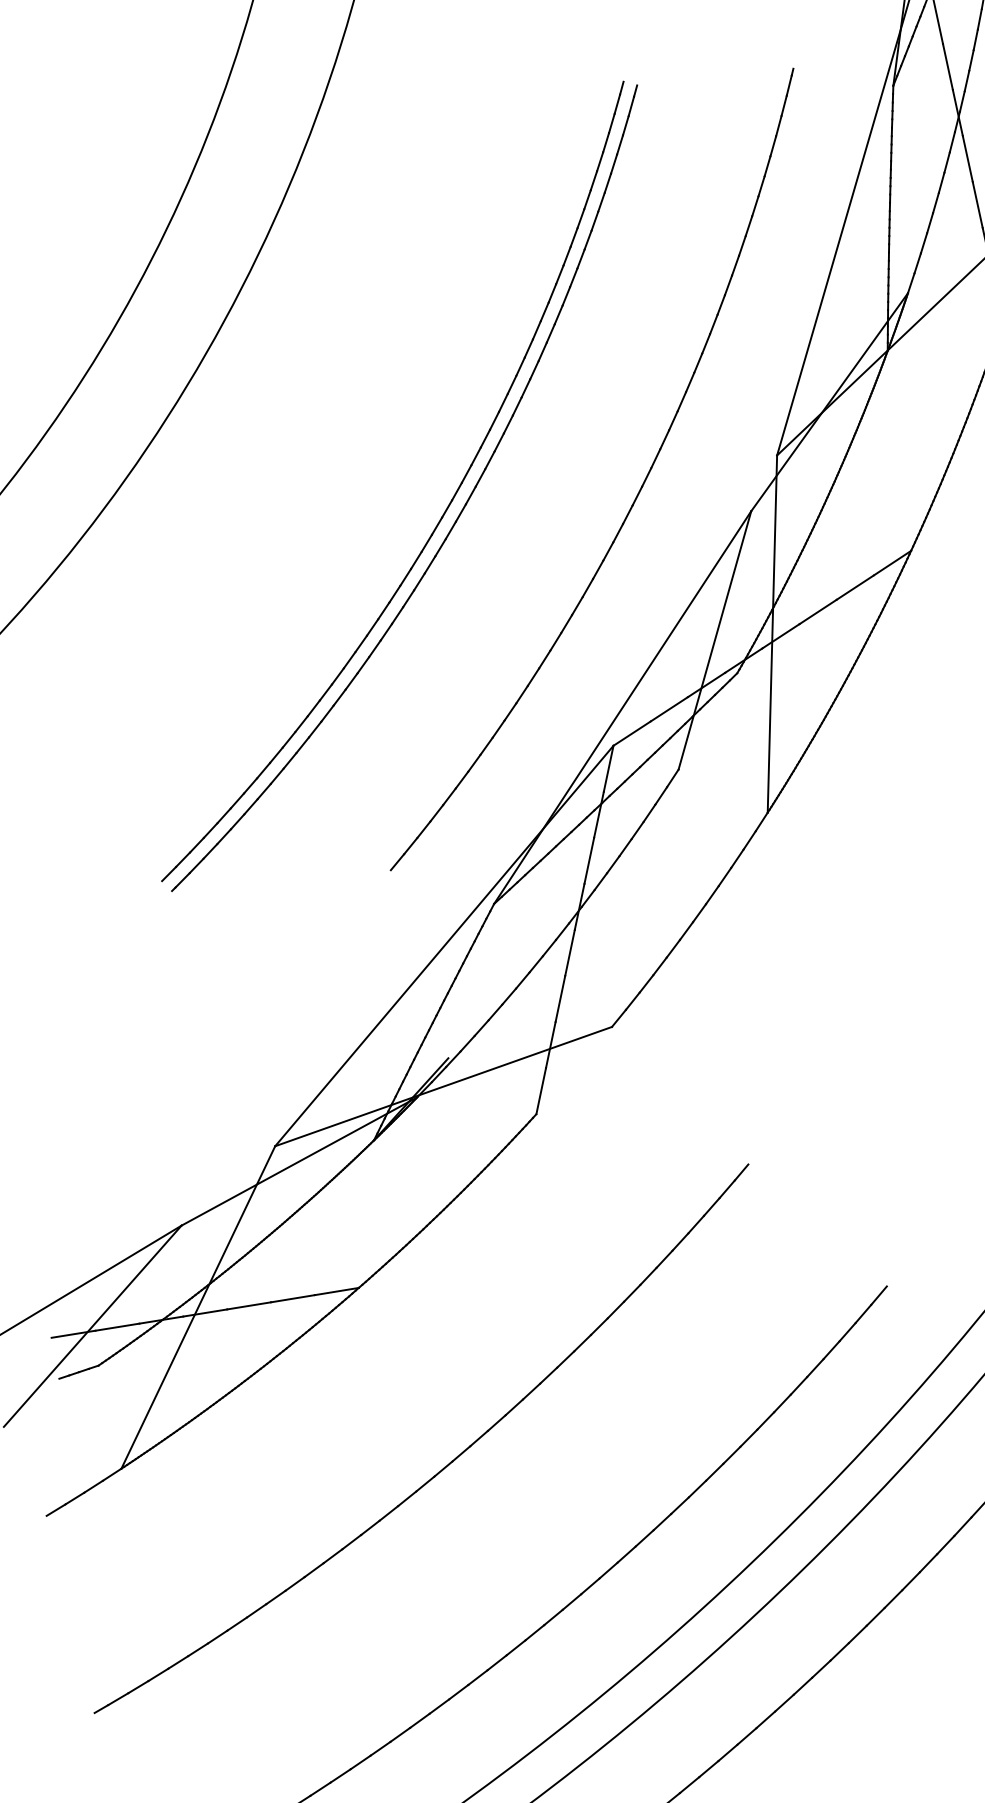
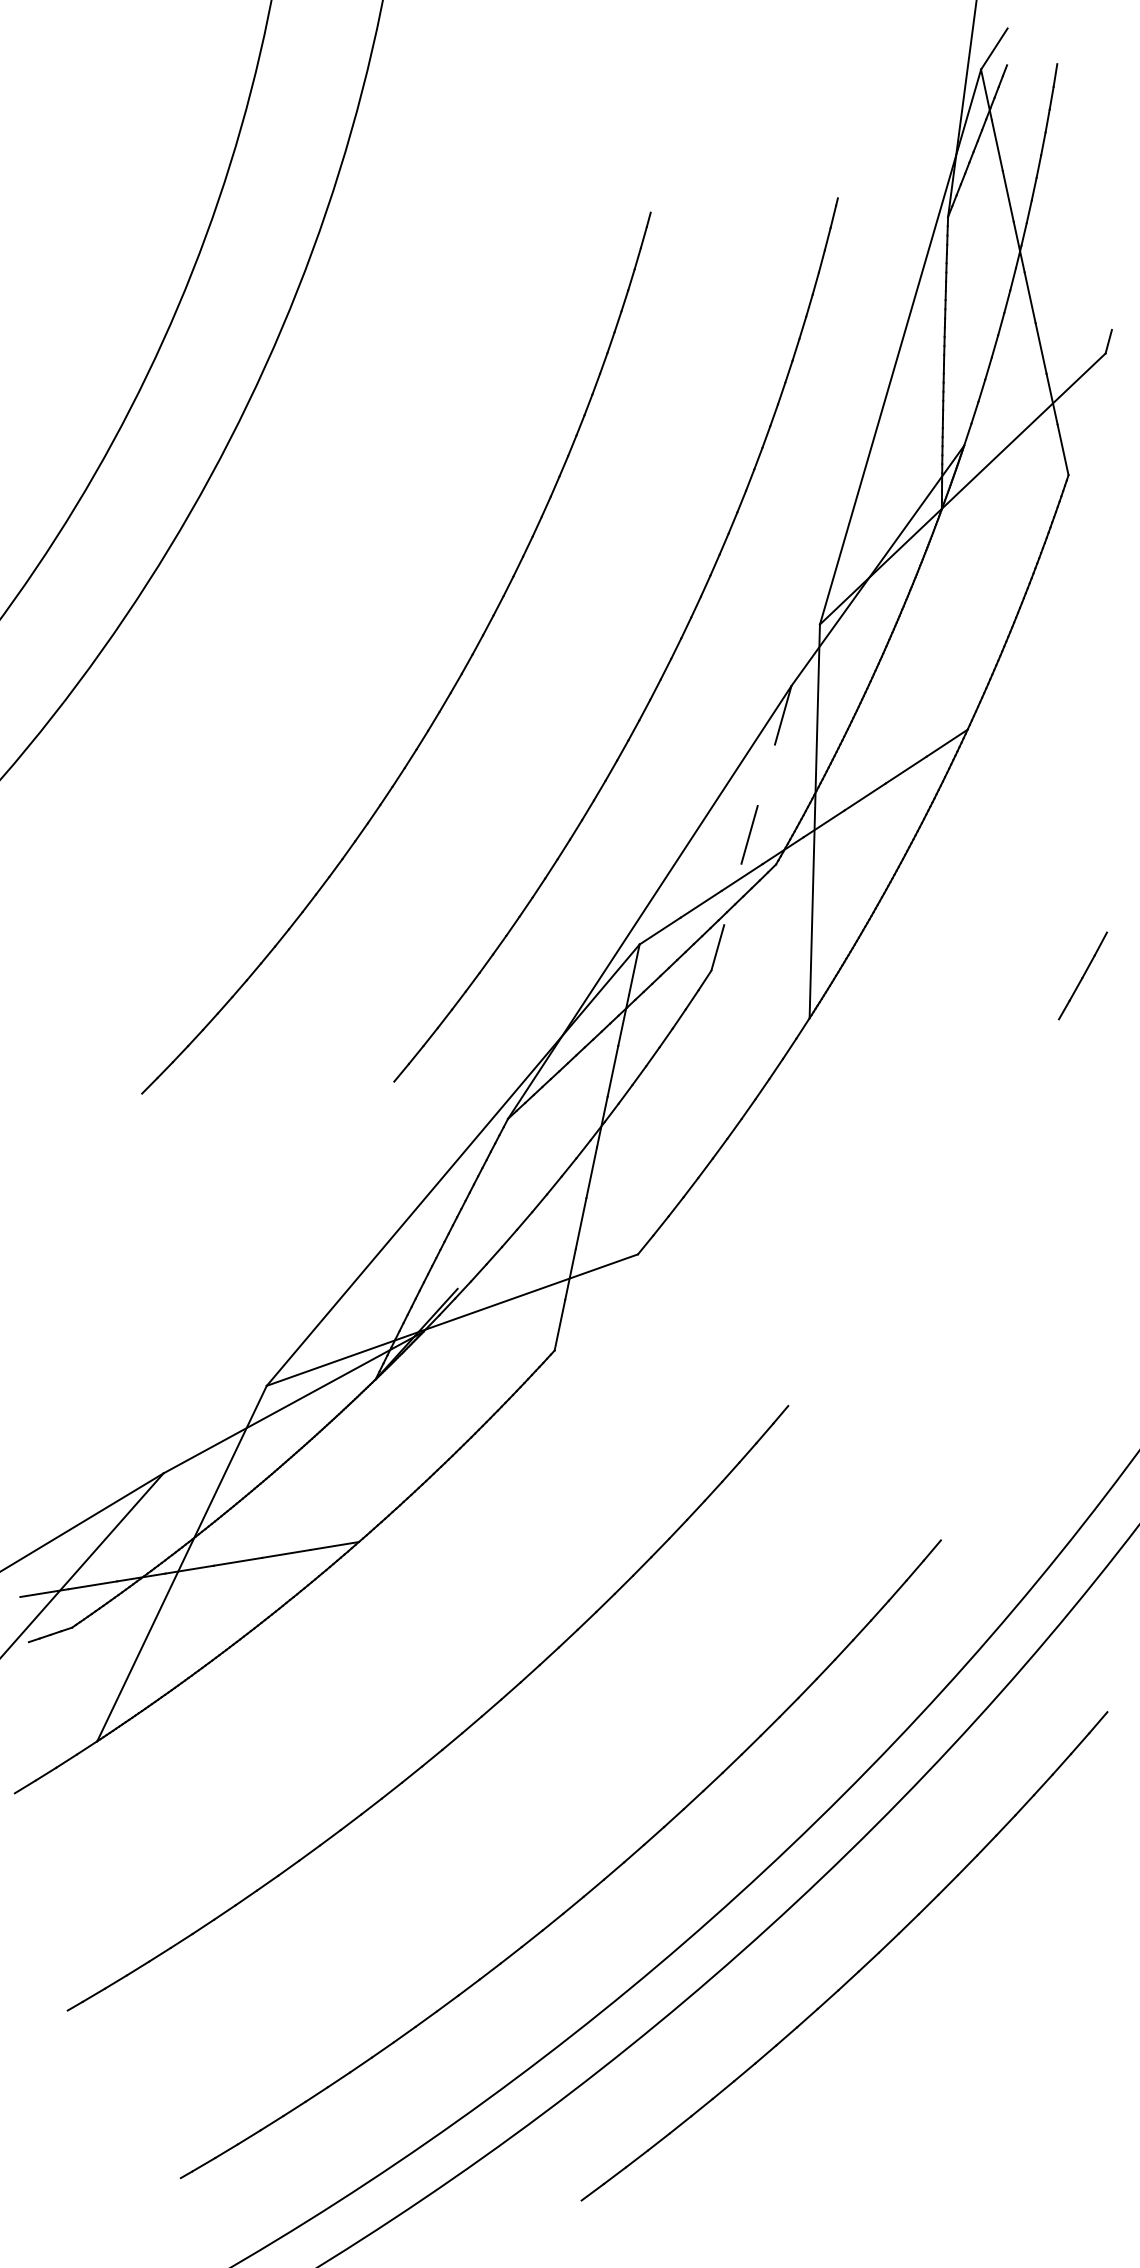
part: (457, 517) -> (467, 692), removed
line: (714, 640) -> (751, 828), solid -> dashed

